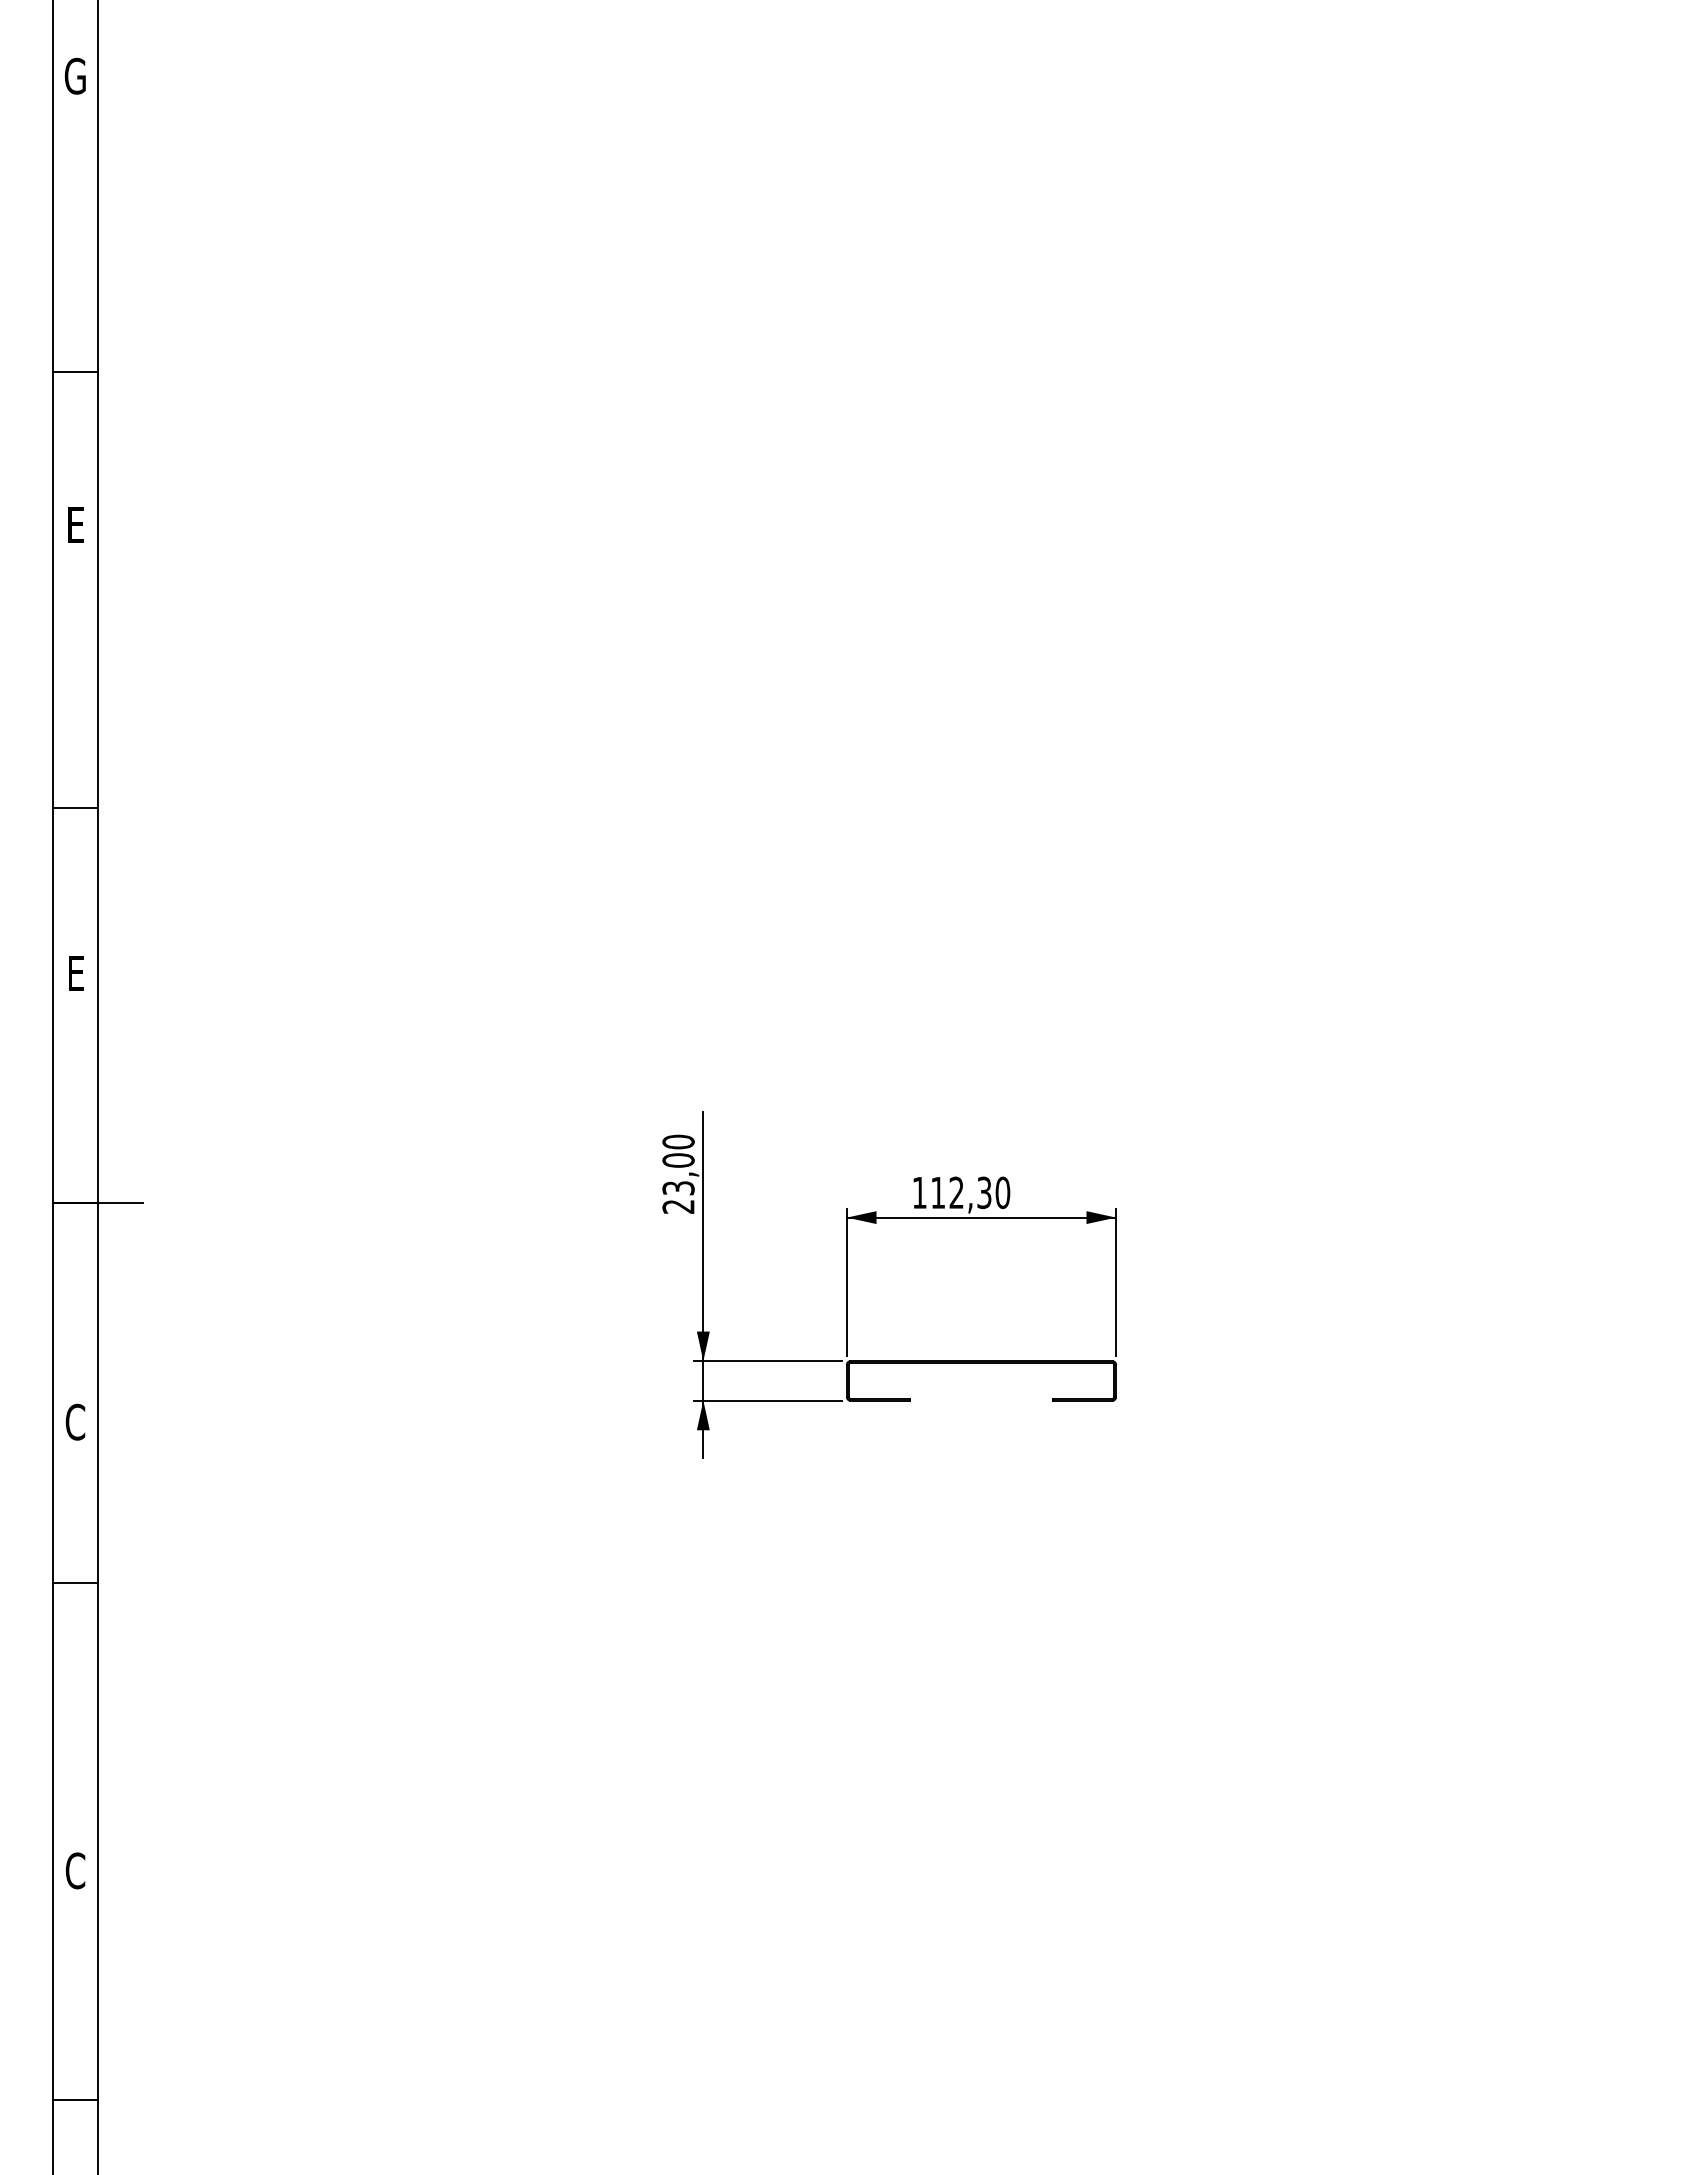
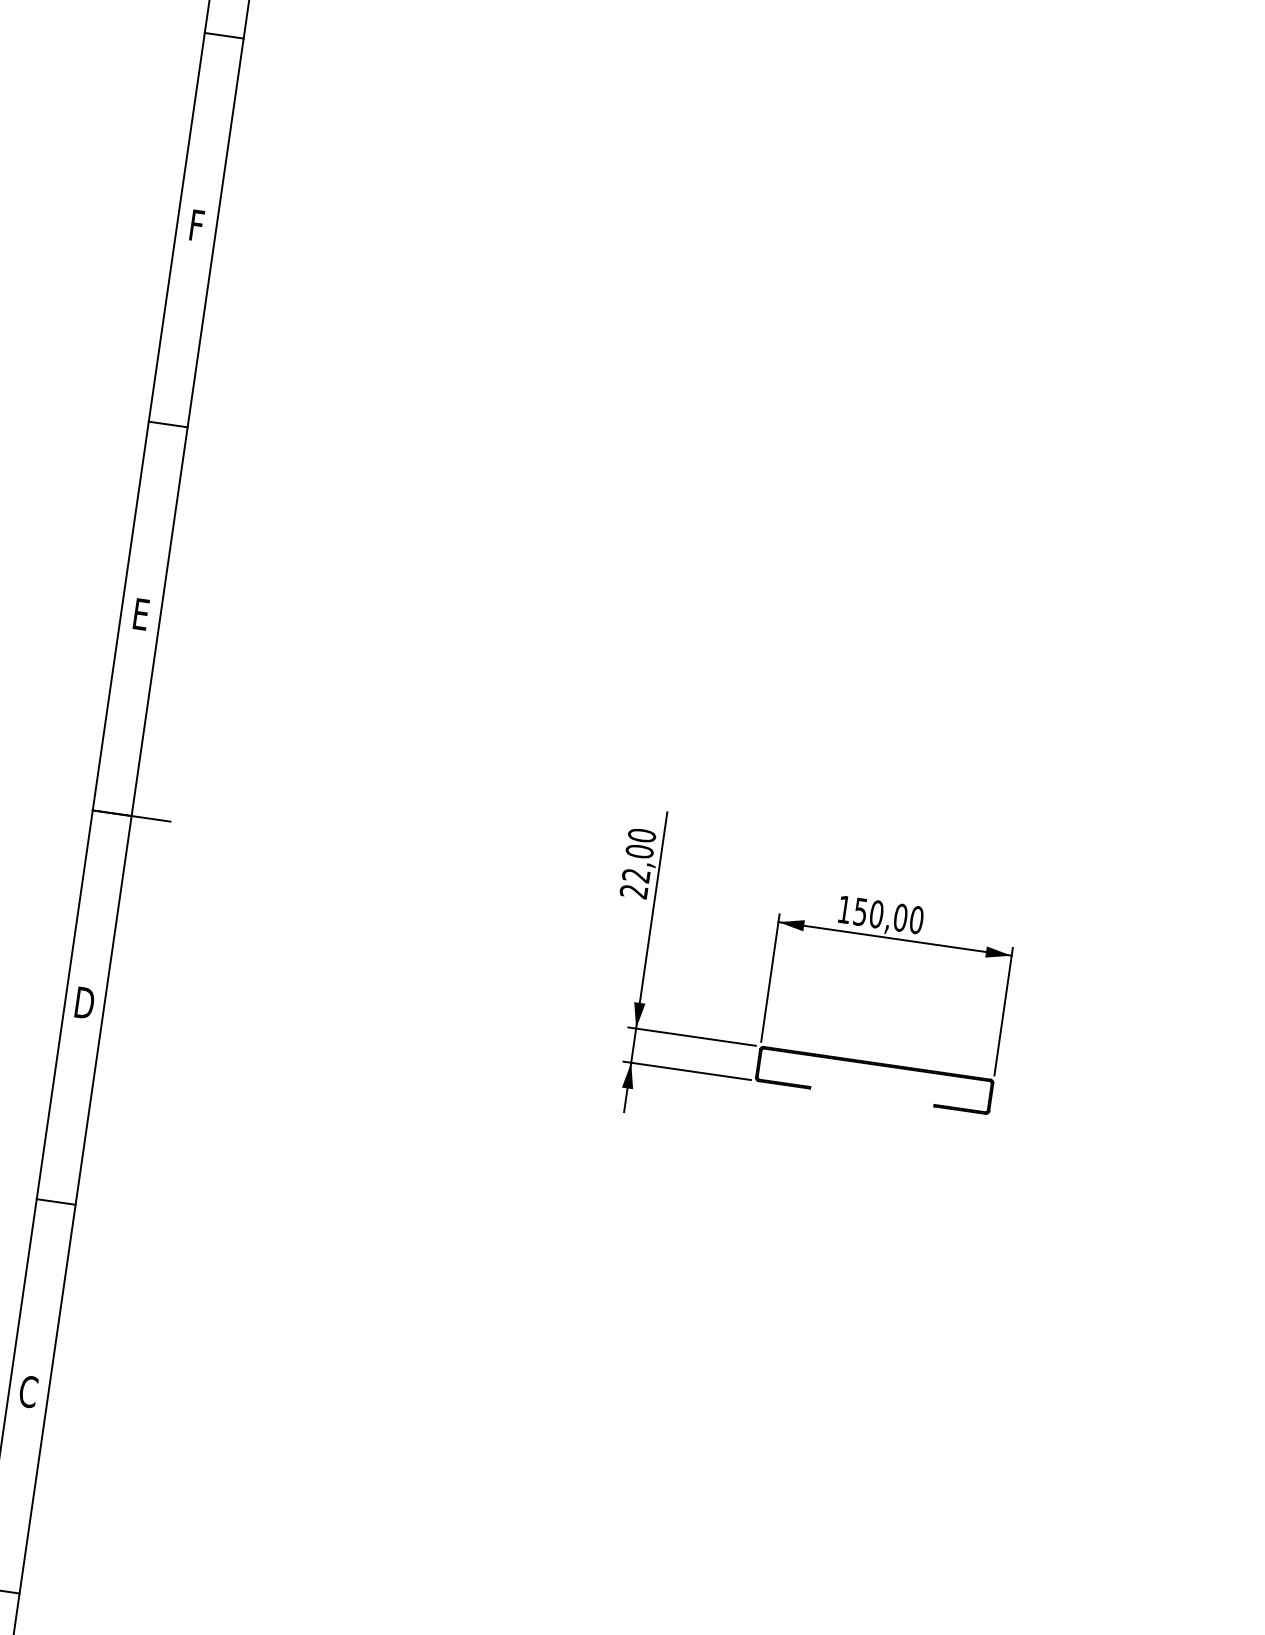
line: (75, 371) -> (223, 35), moved
text: (75, 524) -> (196, 225), E -> F
line: (75, 808) -> (167, 424), moved
text: (678, 1188) -> (636, 875), 23,00 -> 22,00
text: (961, 1192) -> (880, 914), 112,30 -> 150,00
text: (75, 1421) -> (84, 1002), C -> D
line: (75, 1582) -> (55, 1201), moved

